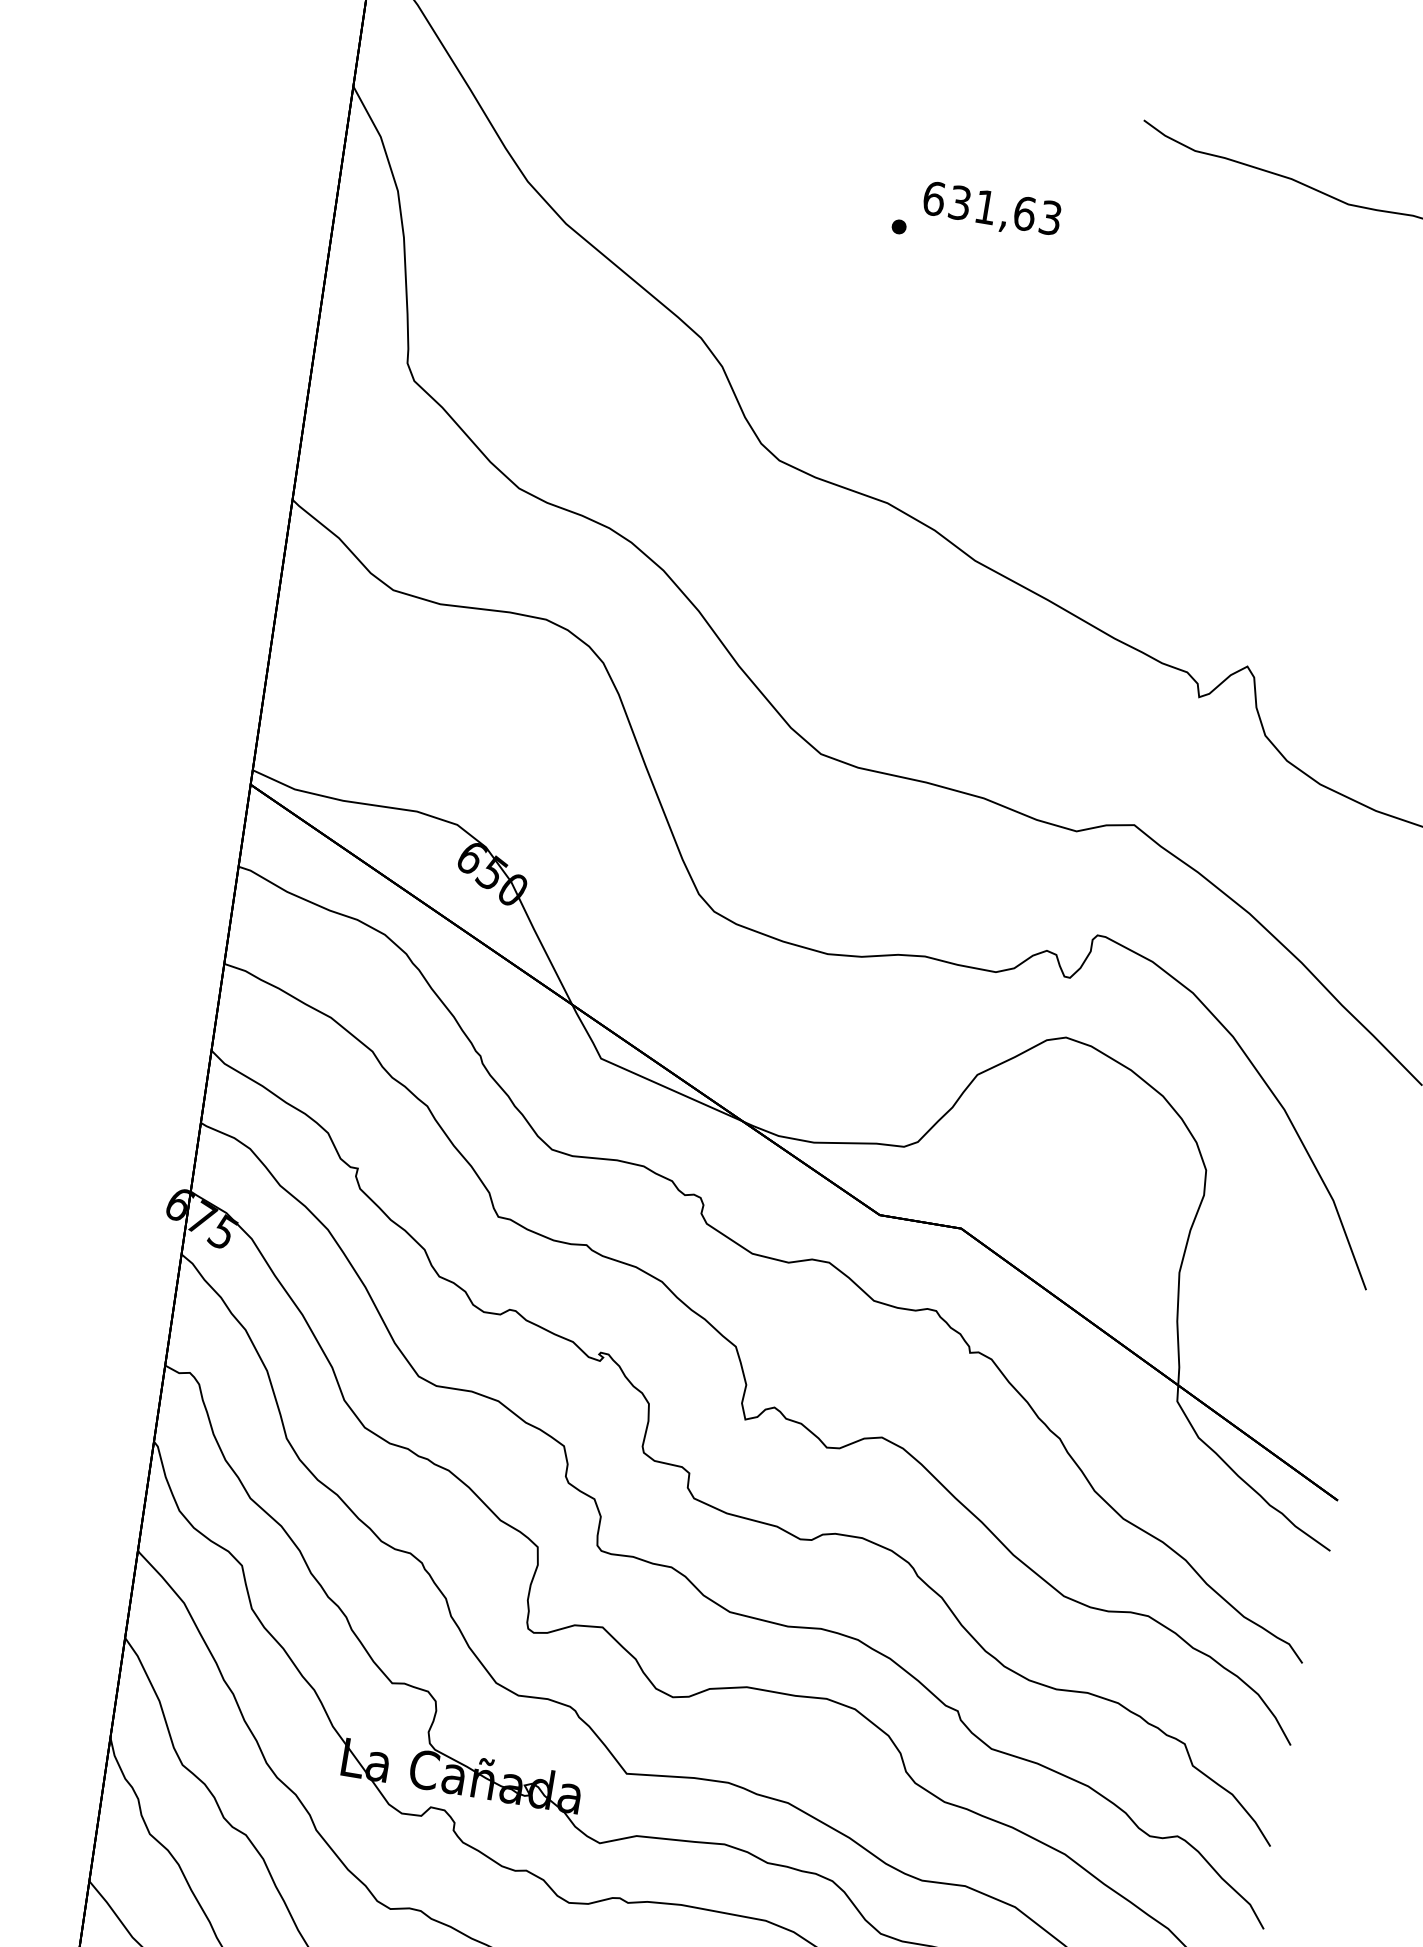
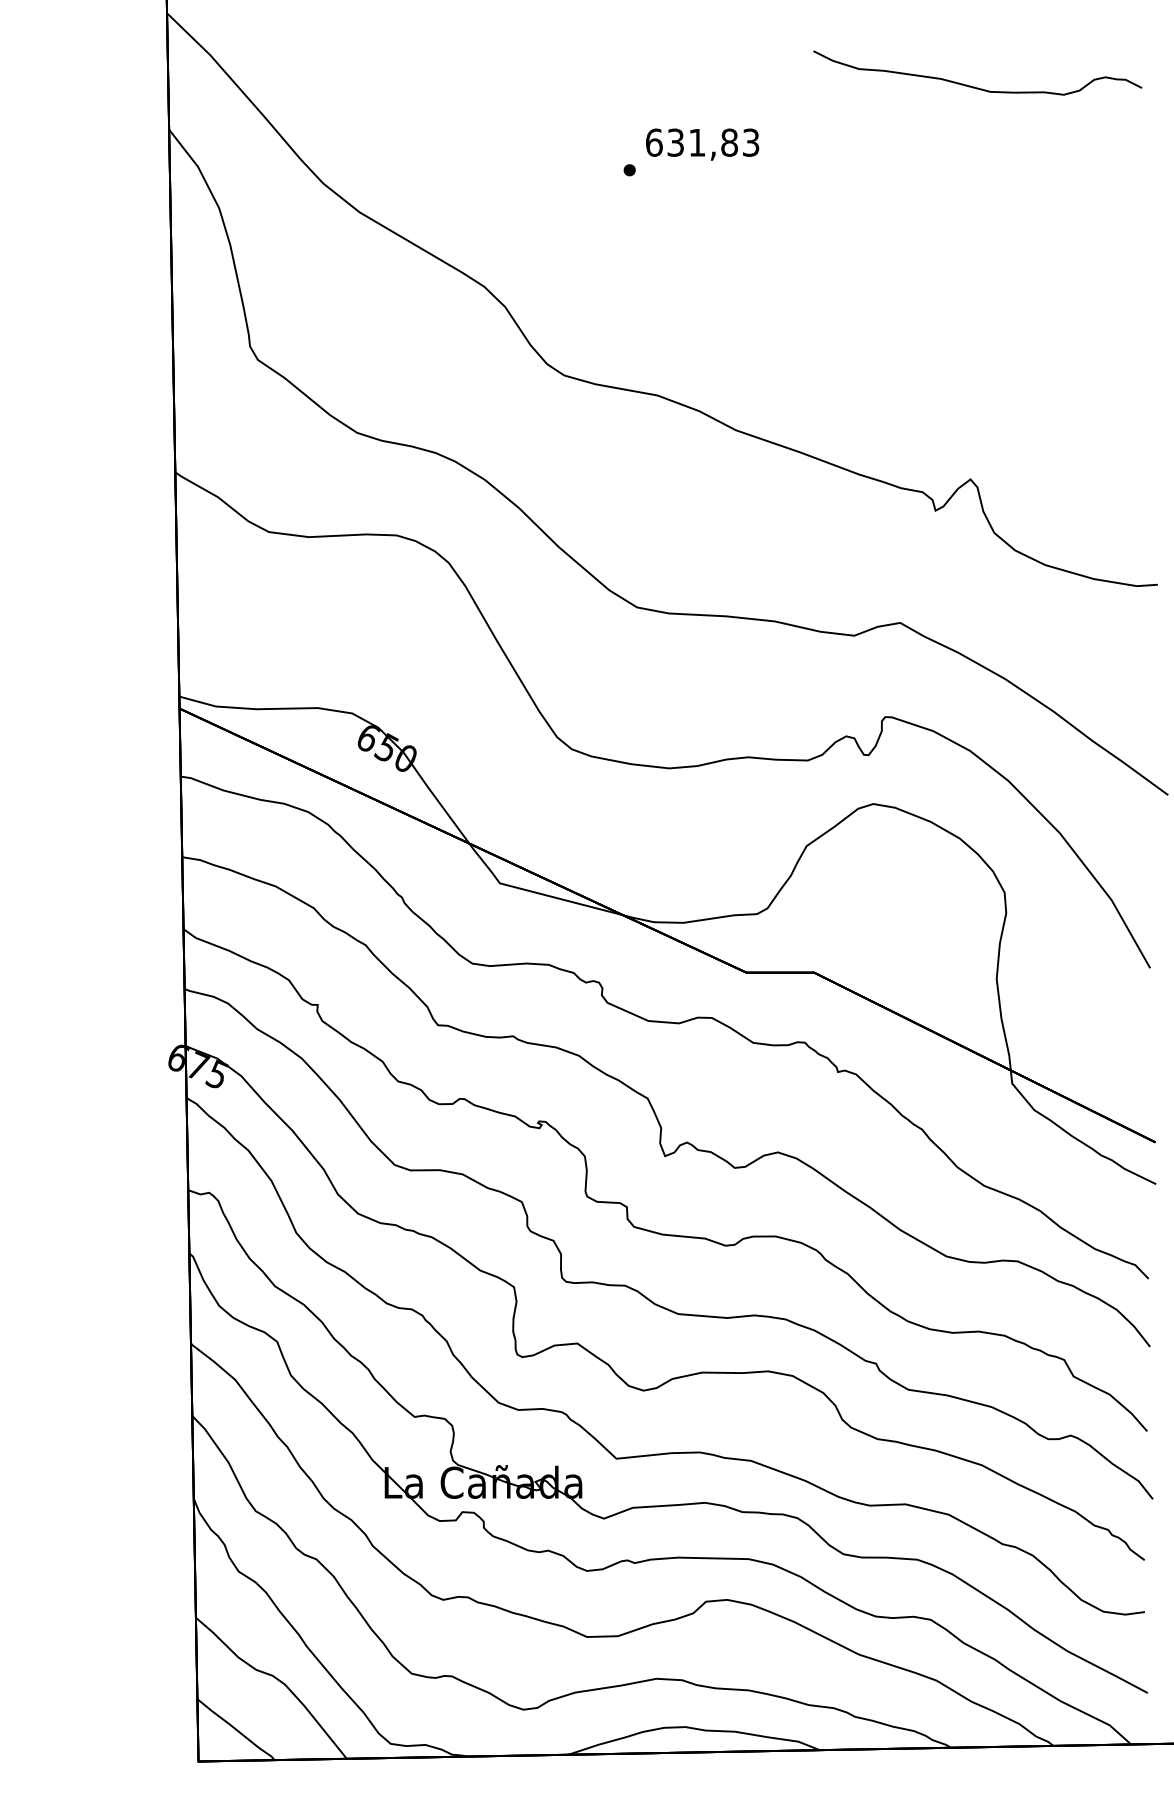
text: (1024, 213) -> (729, 142), 631,63 -> 631,83

